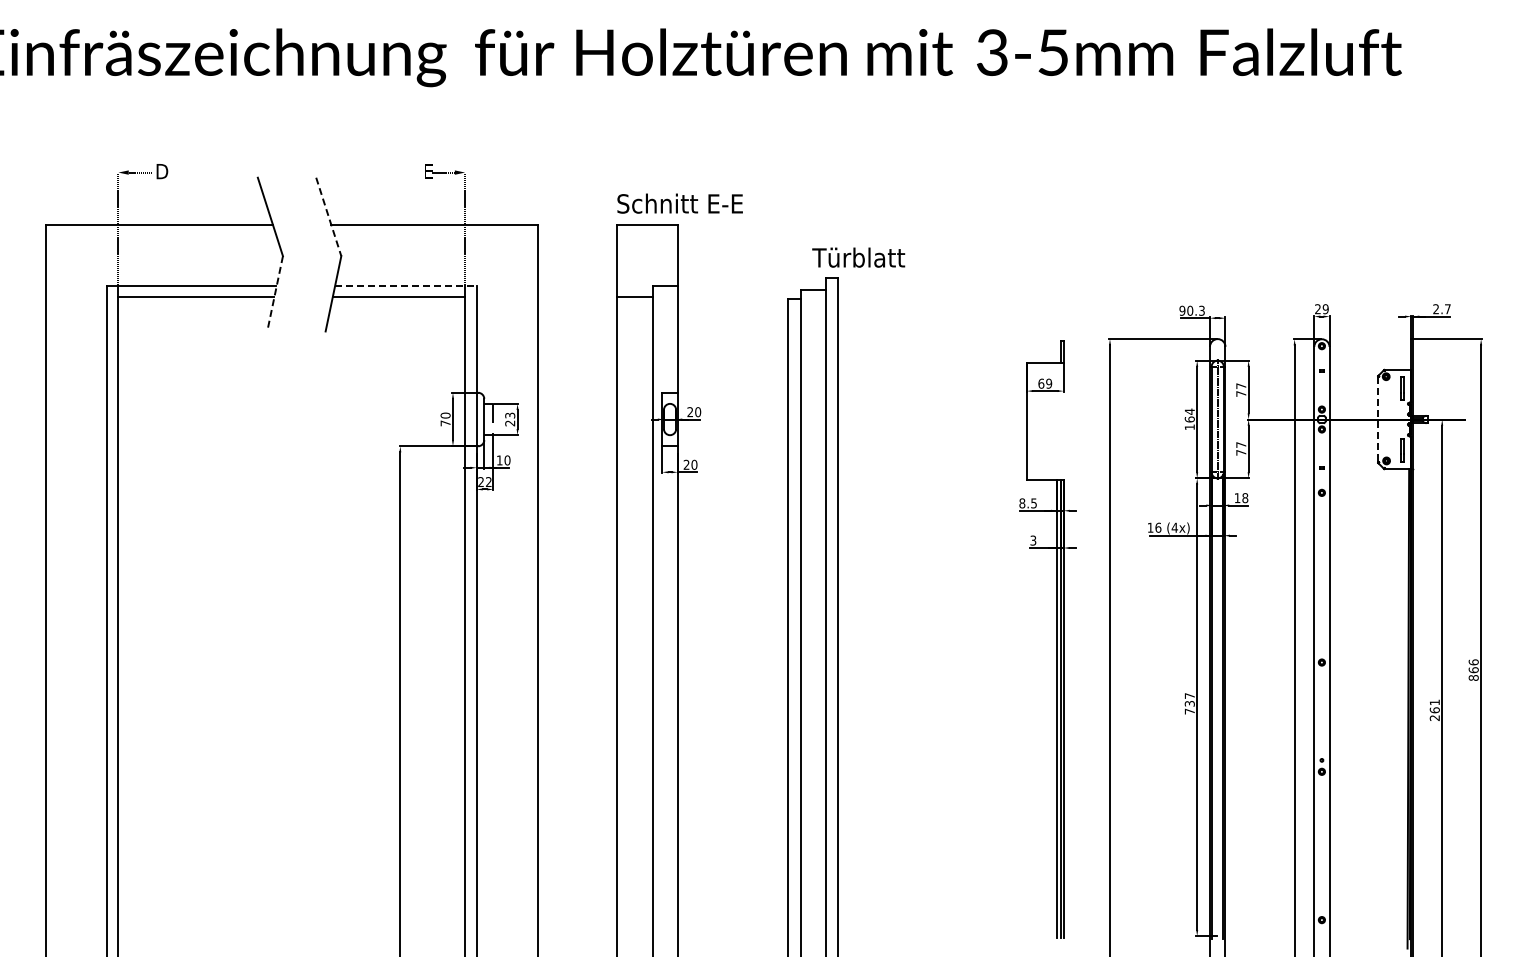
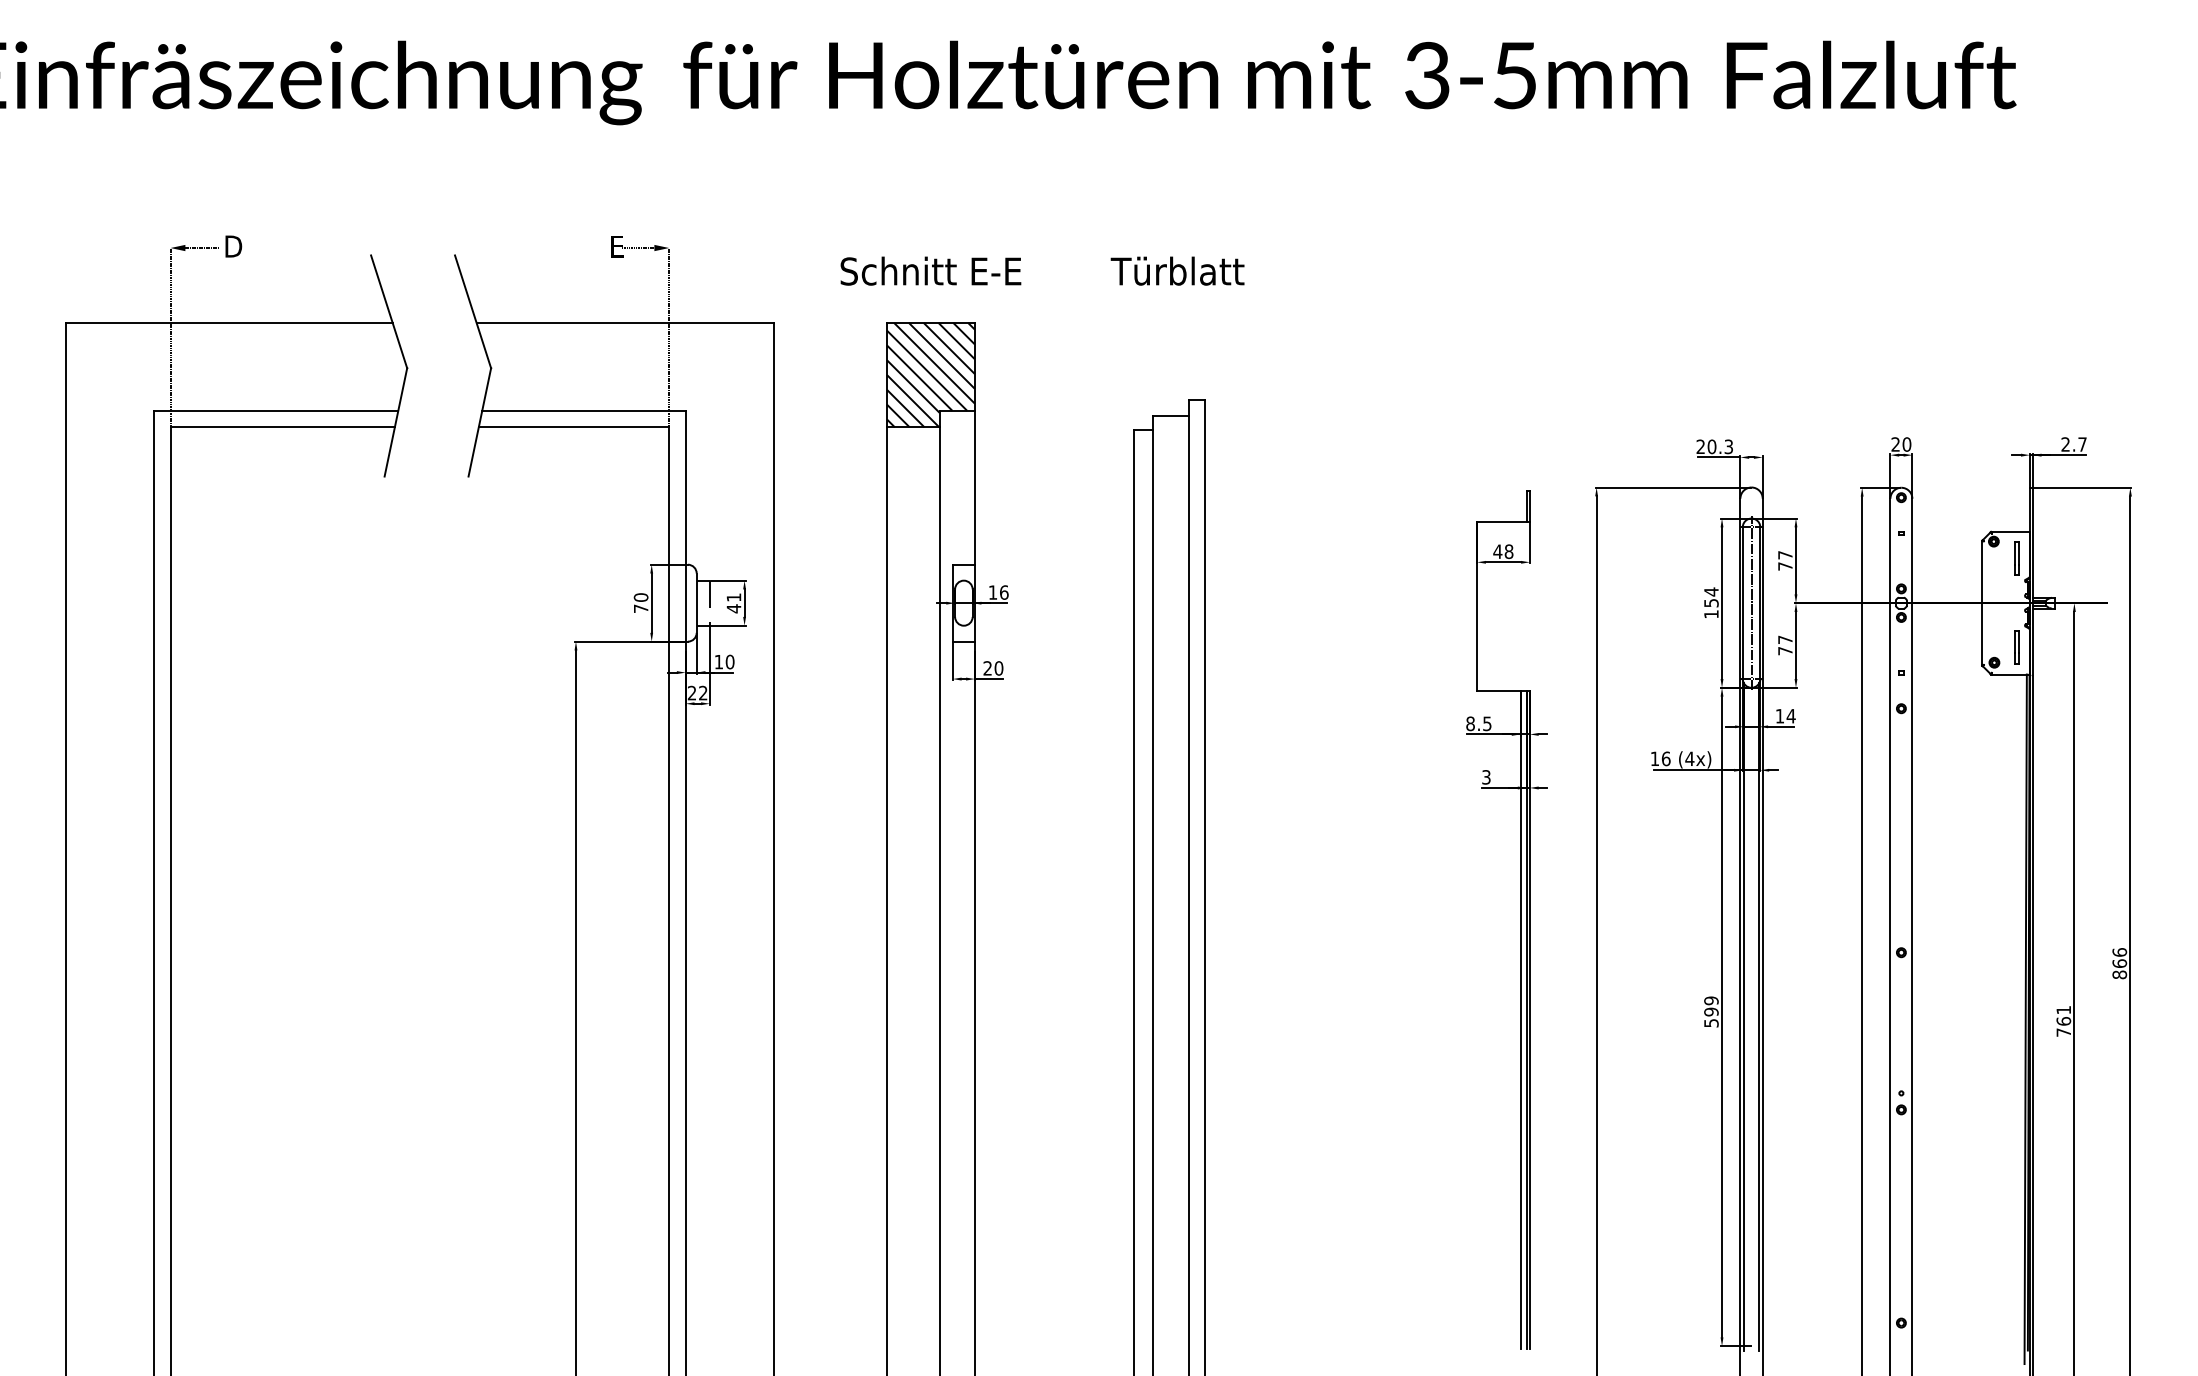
text: (679, 203) -> (930, 270), moved
line: (328, 217) -> (472, 312), dashed -> solid
text: (858, 257) -> (1177, 270), moved
hatch: (646, 260) -> (930, 374), added
line: (405, 285) -> (583, 410), dashed -> solid
line: (275, 294) -> (396, 423), dashed -> solid
text: (1325, 309) -> (1906, 444), 29 -> 20
text: (1182, 310) -> (1700, 446), 90.3 -> 20.3
text: (1045, 383) -> (1503, 551), 69 -> 48
text: (694, 411) -> (999, 591), 20 -> 16
text: (510, 419) -> (734, 603), 23 -> 41
text: (1189, 419) -> (1710, 603), 164 -> 154
line: (1378, 419) -> (1982, 603), dashed -> solid
text: (1245, 498) -> (1791, 716), 18 -> 14
text: (1189, 703) -> (1710, 1011), 737 -> 599
text: (1434, 717) -> (2063, 1031), 261 -> 761

